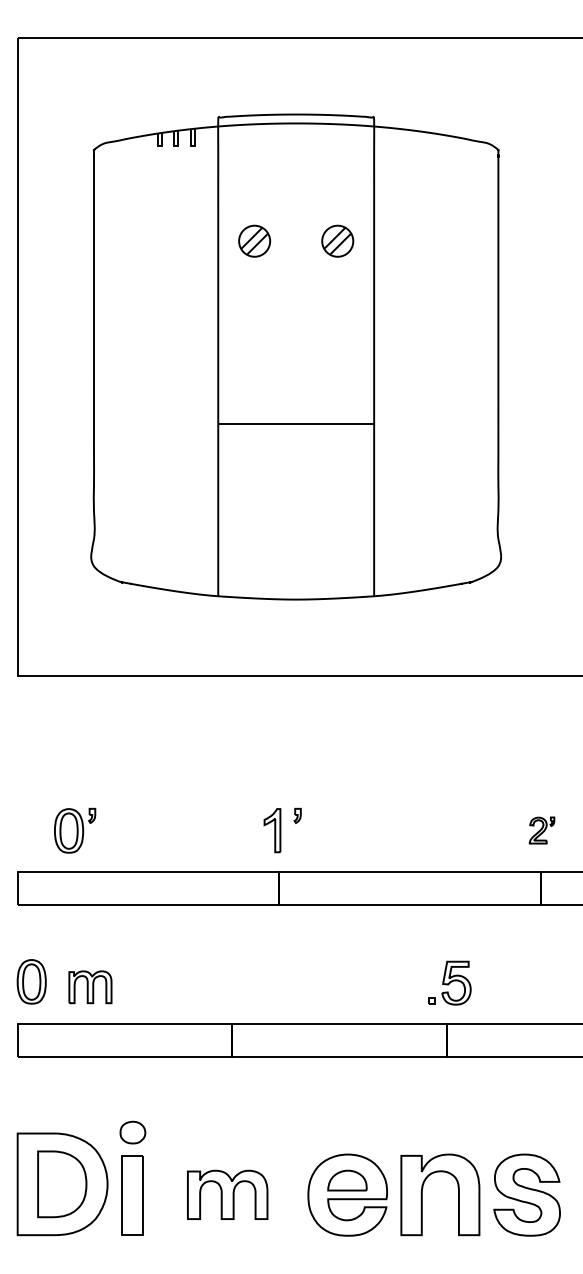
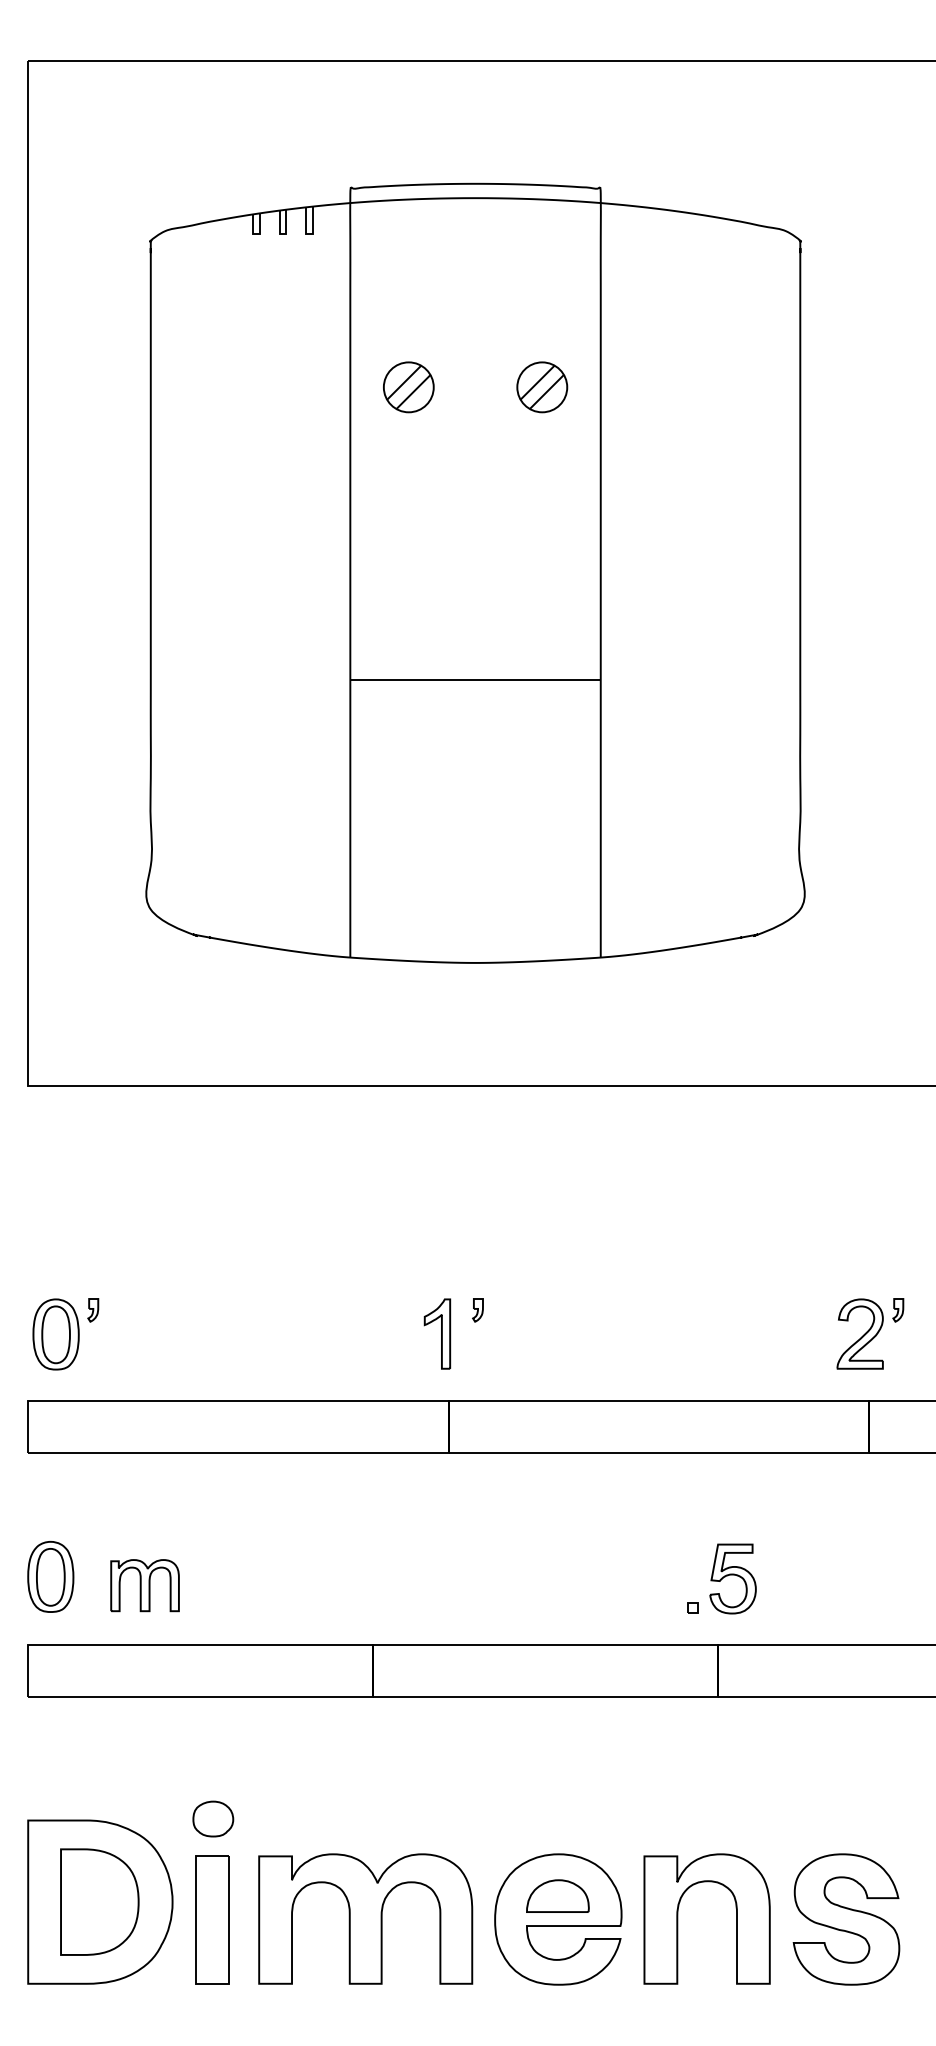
part: (75, 830) -> (66, 1333), moved
part: (541, 830) -> (869, 1333), size x1.67
part: (227, 1194) -> (365, 1918), size x1.67

